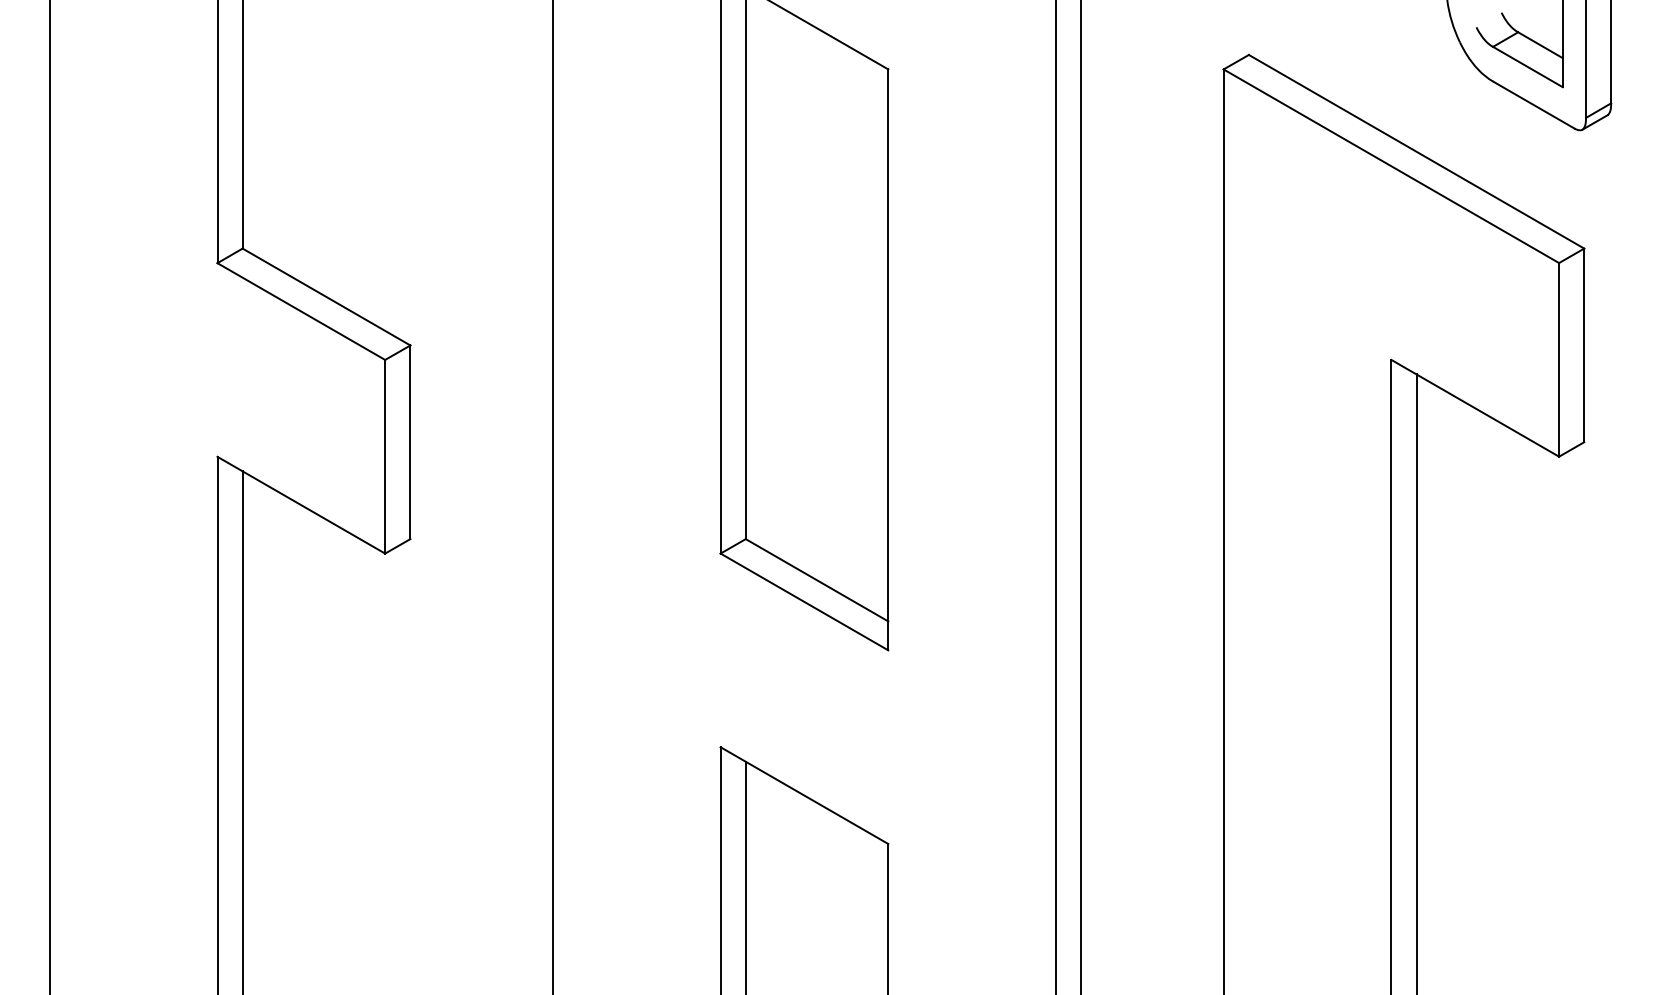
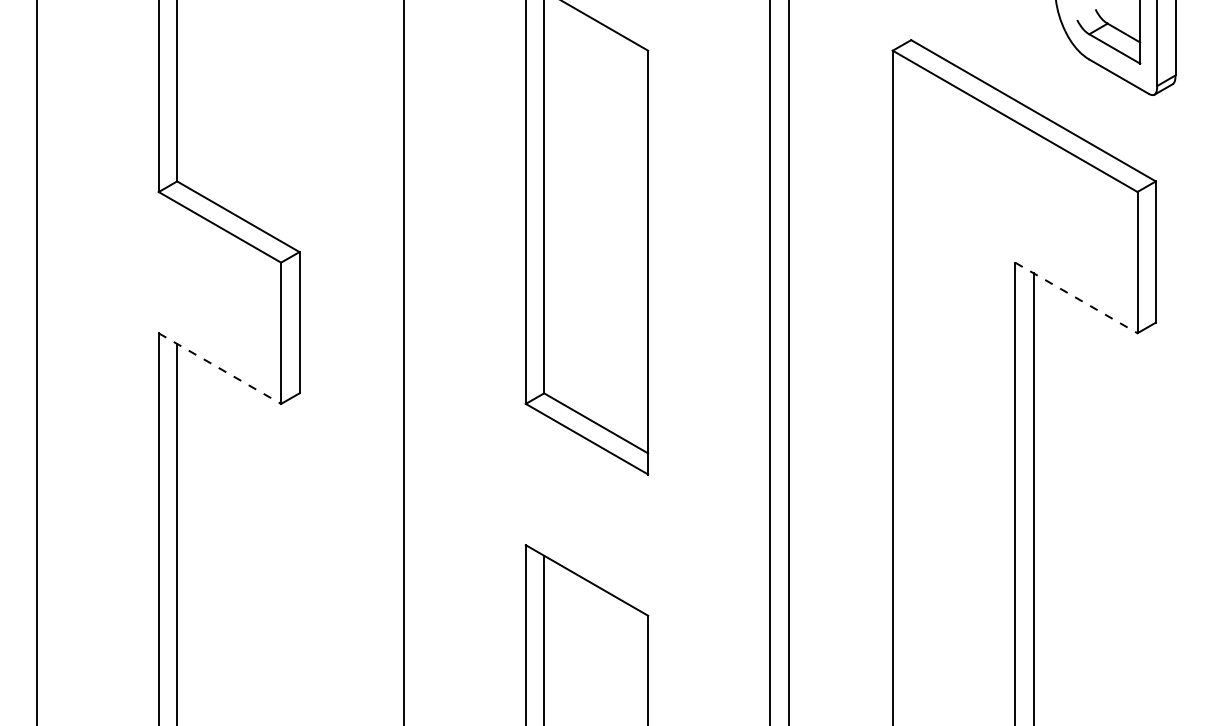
line: (1475, 408) -> (1076, 298), solid -> dashed
line: (301, 505) -> (220, 368), solid -> dashed

